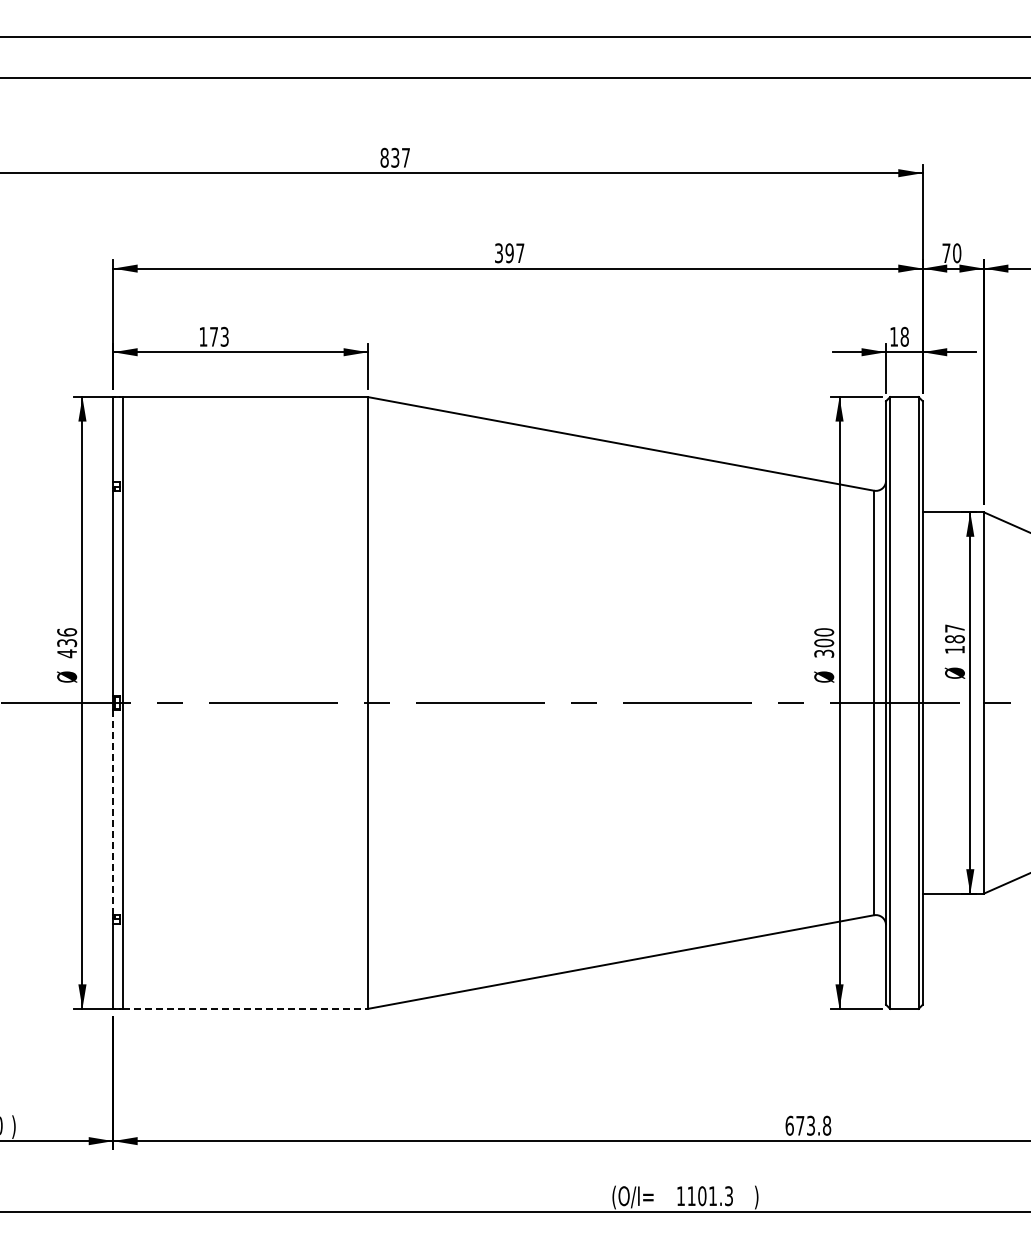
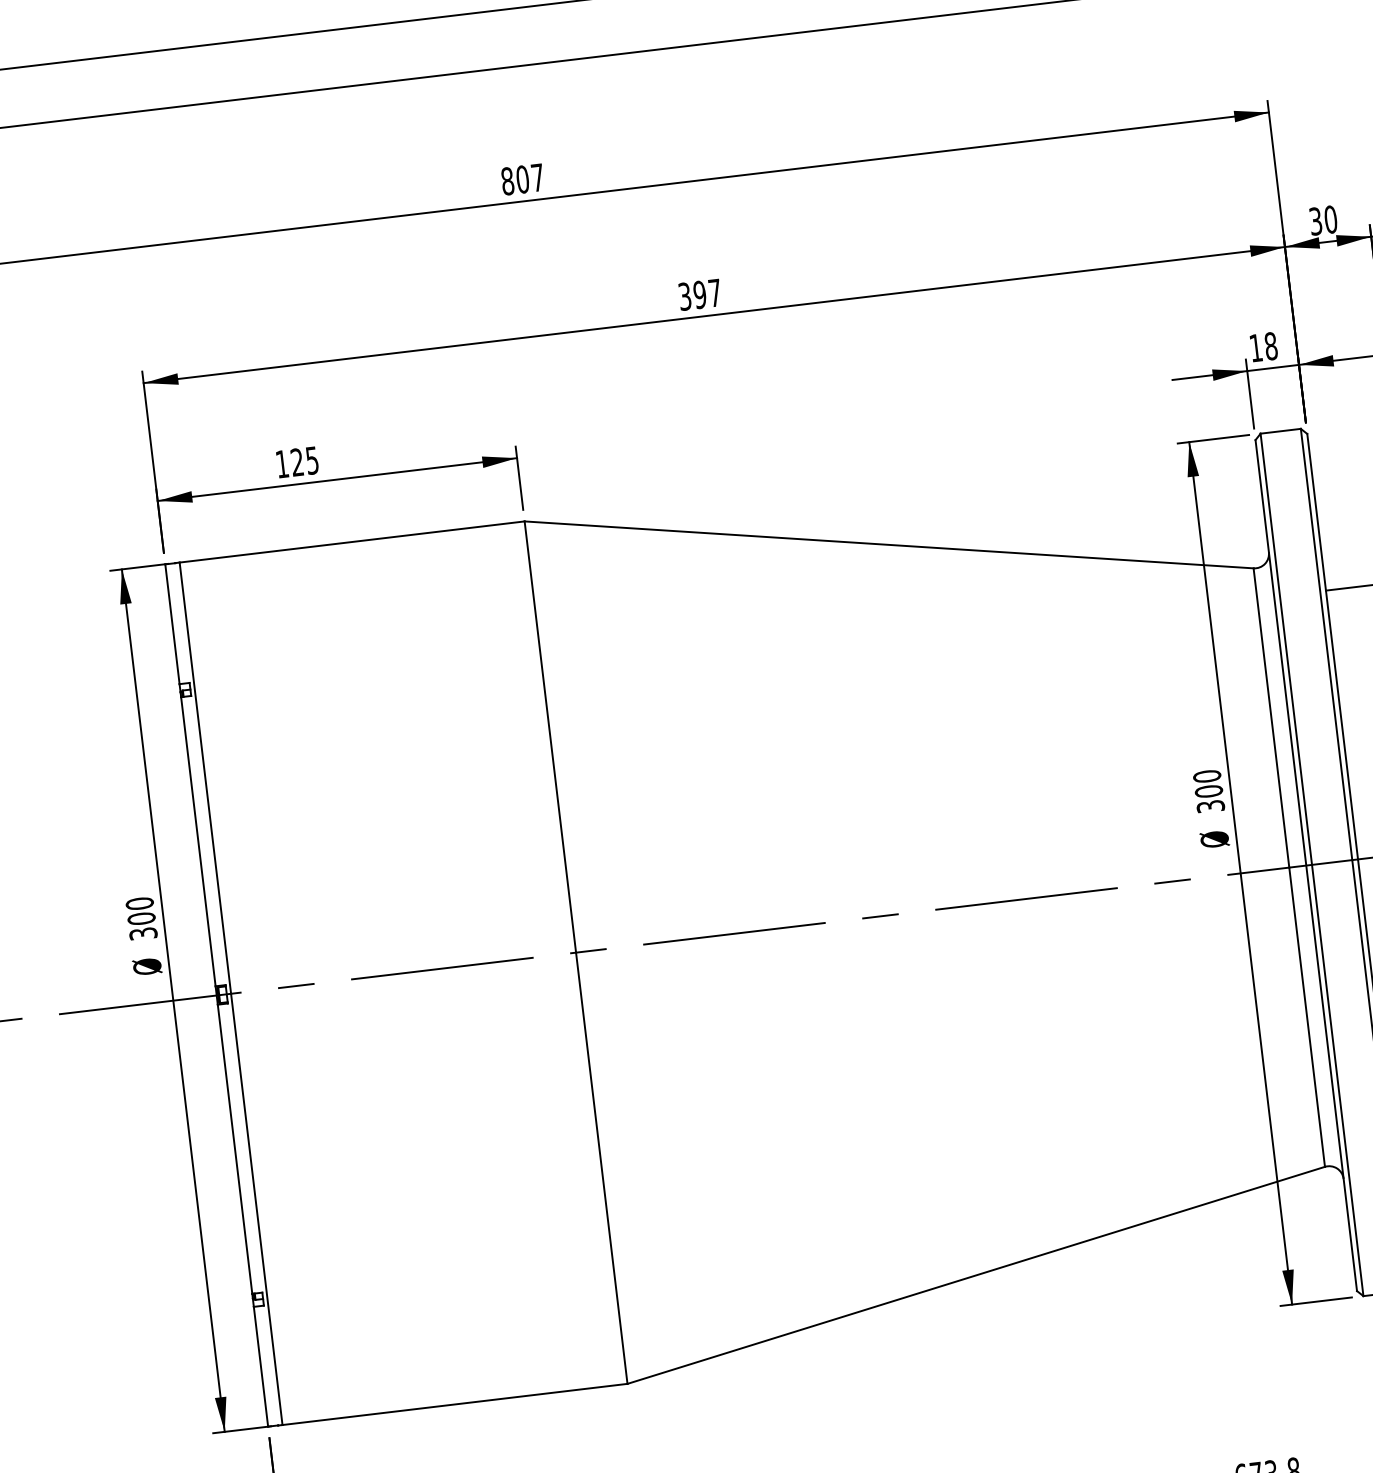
text: (395, 157) -> (522, 179), 837 -> 807
text: (946, 253) -> (1315, 221), 70 -> 30
text: (219, 336) -> (304, 460), 173 -> 125
text: (67, 643) -> (142, 919), 436 -> 300
line: (113, 812) -> (235, 1149), dashed -> solid
line: (246, 1008) -> (455, 1403), dashed -> solid

